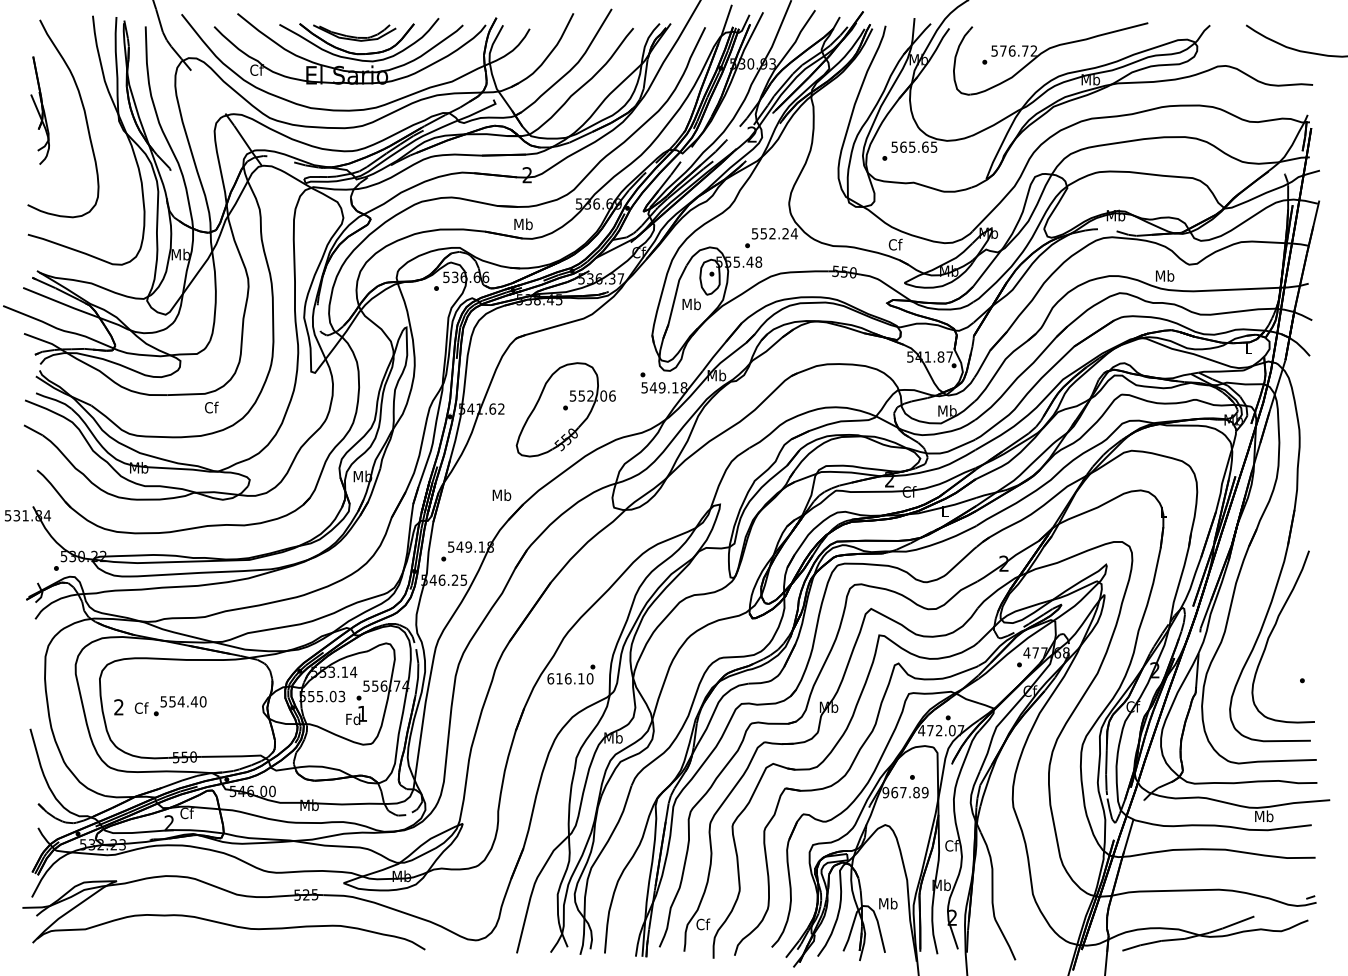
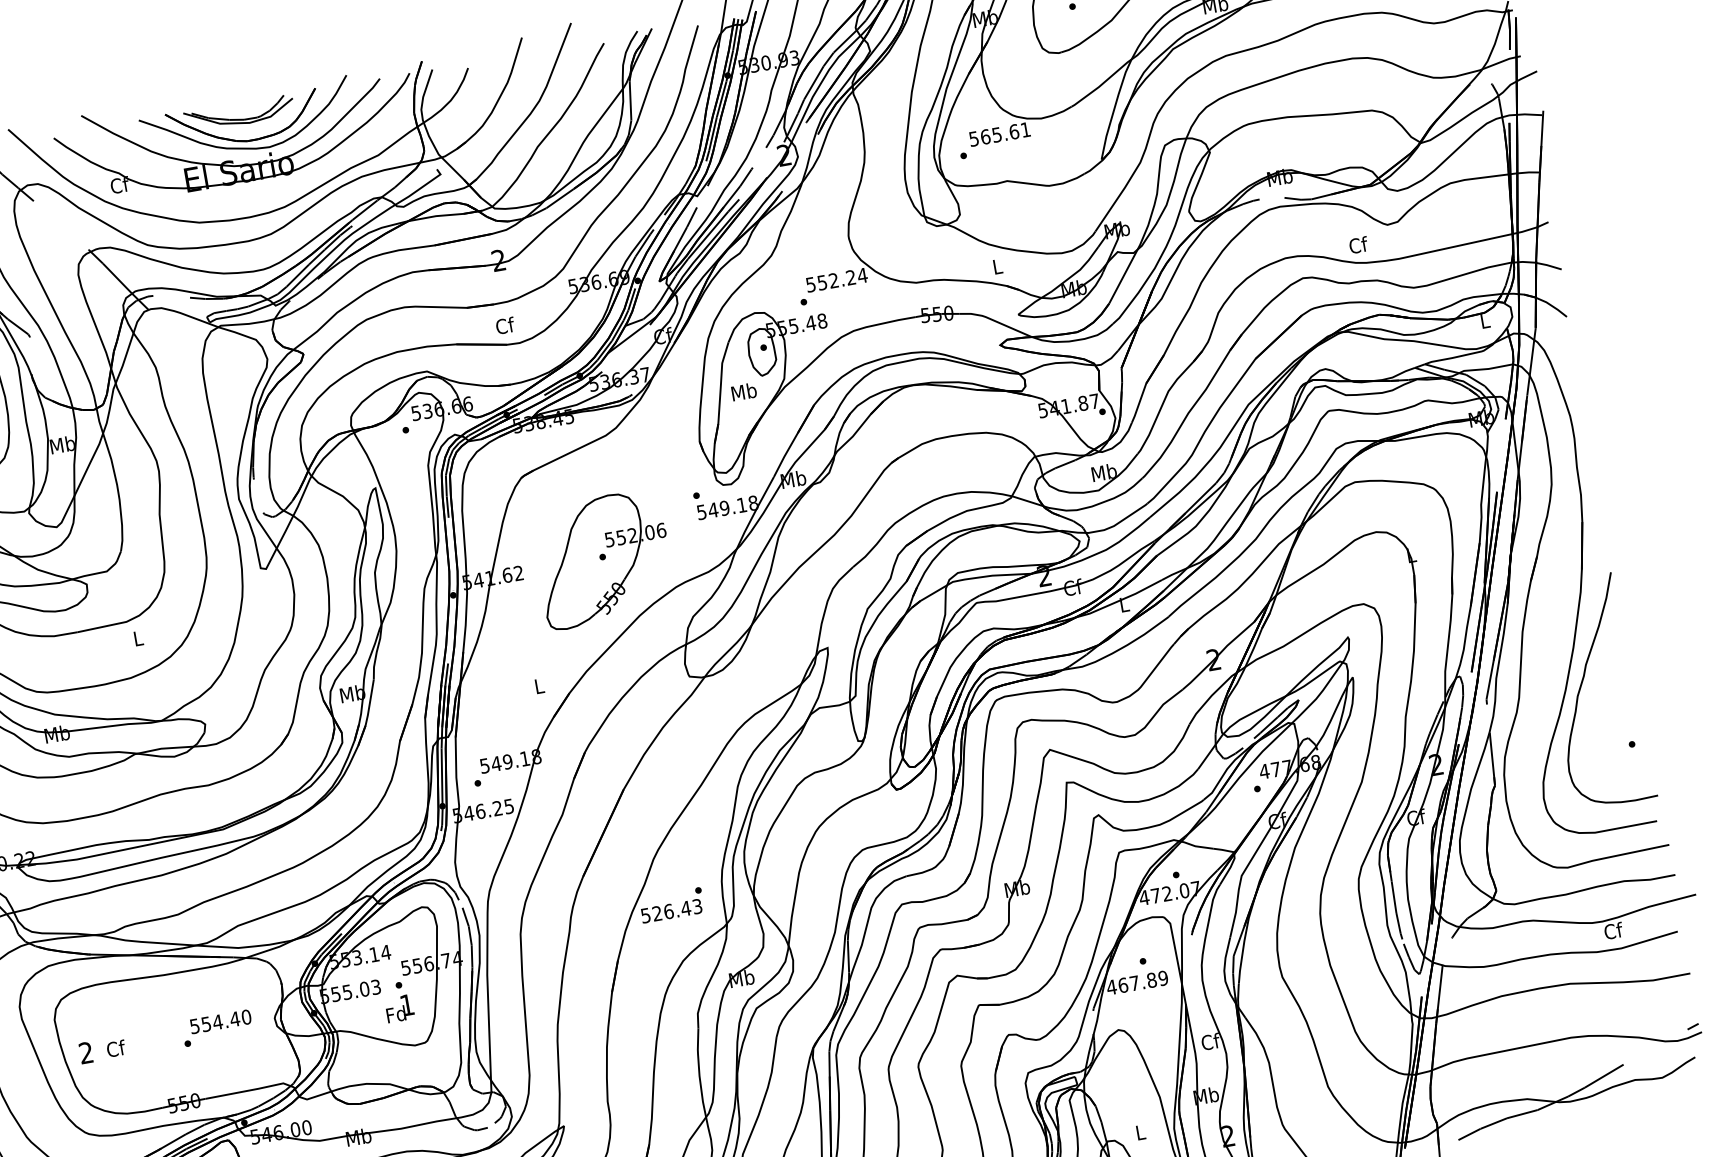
text: (933, 146) -> (1024, 129), 565.65 -> 565.61
text: (523, 224) -> (505, 326), Mb -> Cf
text: (895, 244) -> (997, 266), Cf -> L
text: (1165, 275) -> (1358, 244), Mb -> Cf
text: (211, 407) -> (138, 638), Cf -> L
text: (501, 494) -> (538, 685), Mb -> L
text: (570, 678) -> (671, 910), 616.10 -> 526.43
text: (180, 706) -> (217, 1028), moved
text: (885, 792) -> (1111, 987), 967.89 -> 467.89
text: (1264, 816) -> (1613, 931), Mb -> Cf
text: (888, 903) -> (1140, 1132), Mb -> L

